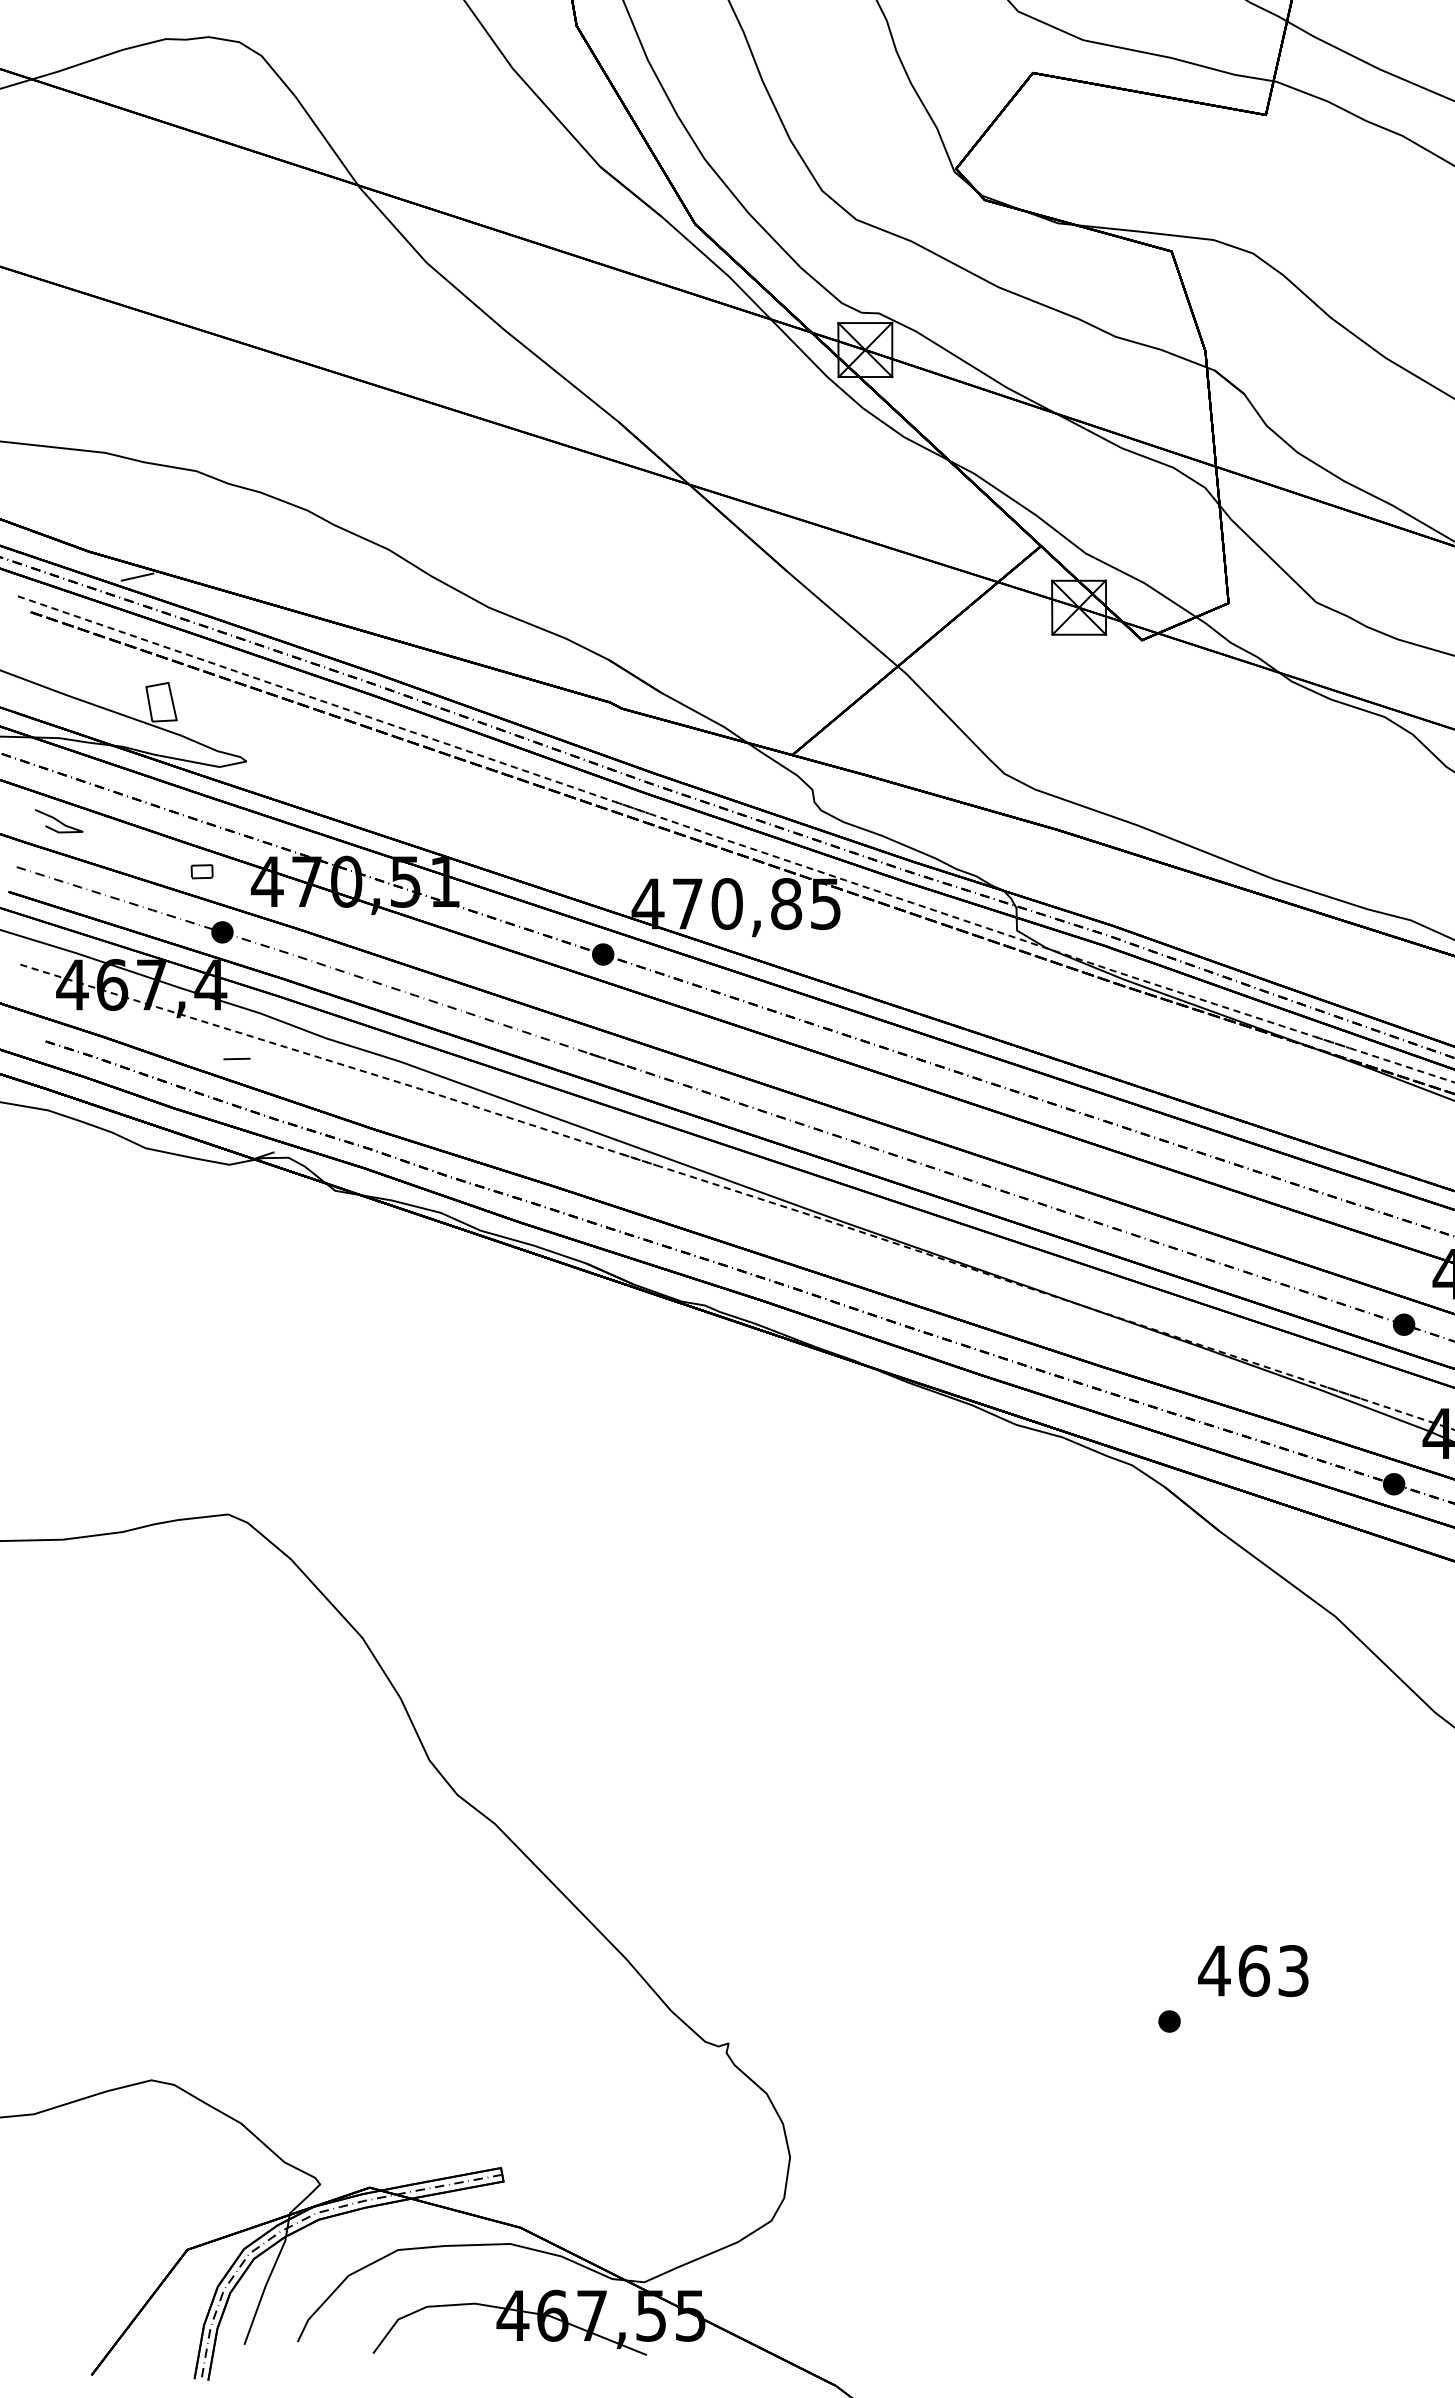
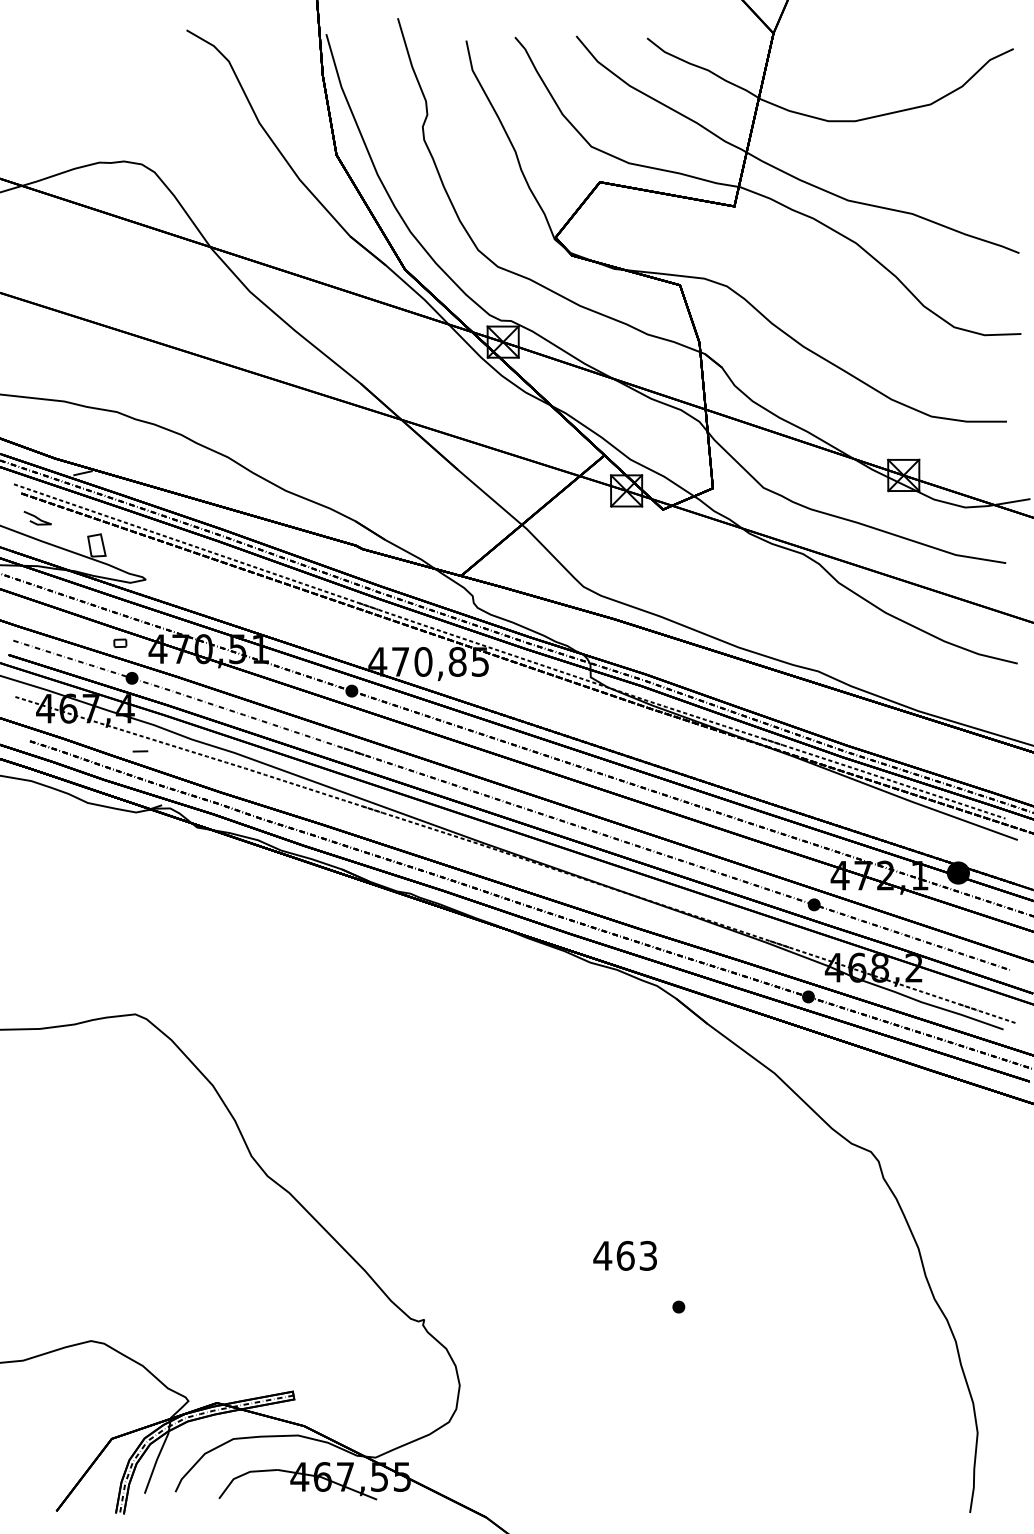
curve: (58, 821) -> (37, 518), moved
text: (1252, 1970) -> (624, 1255), moved

